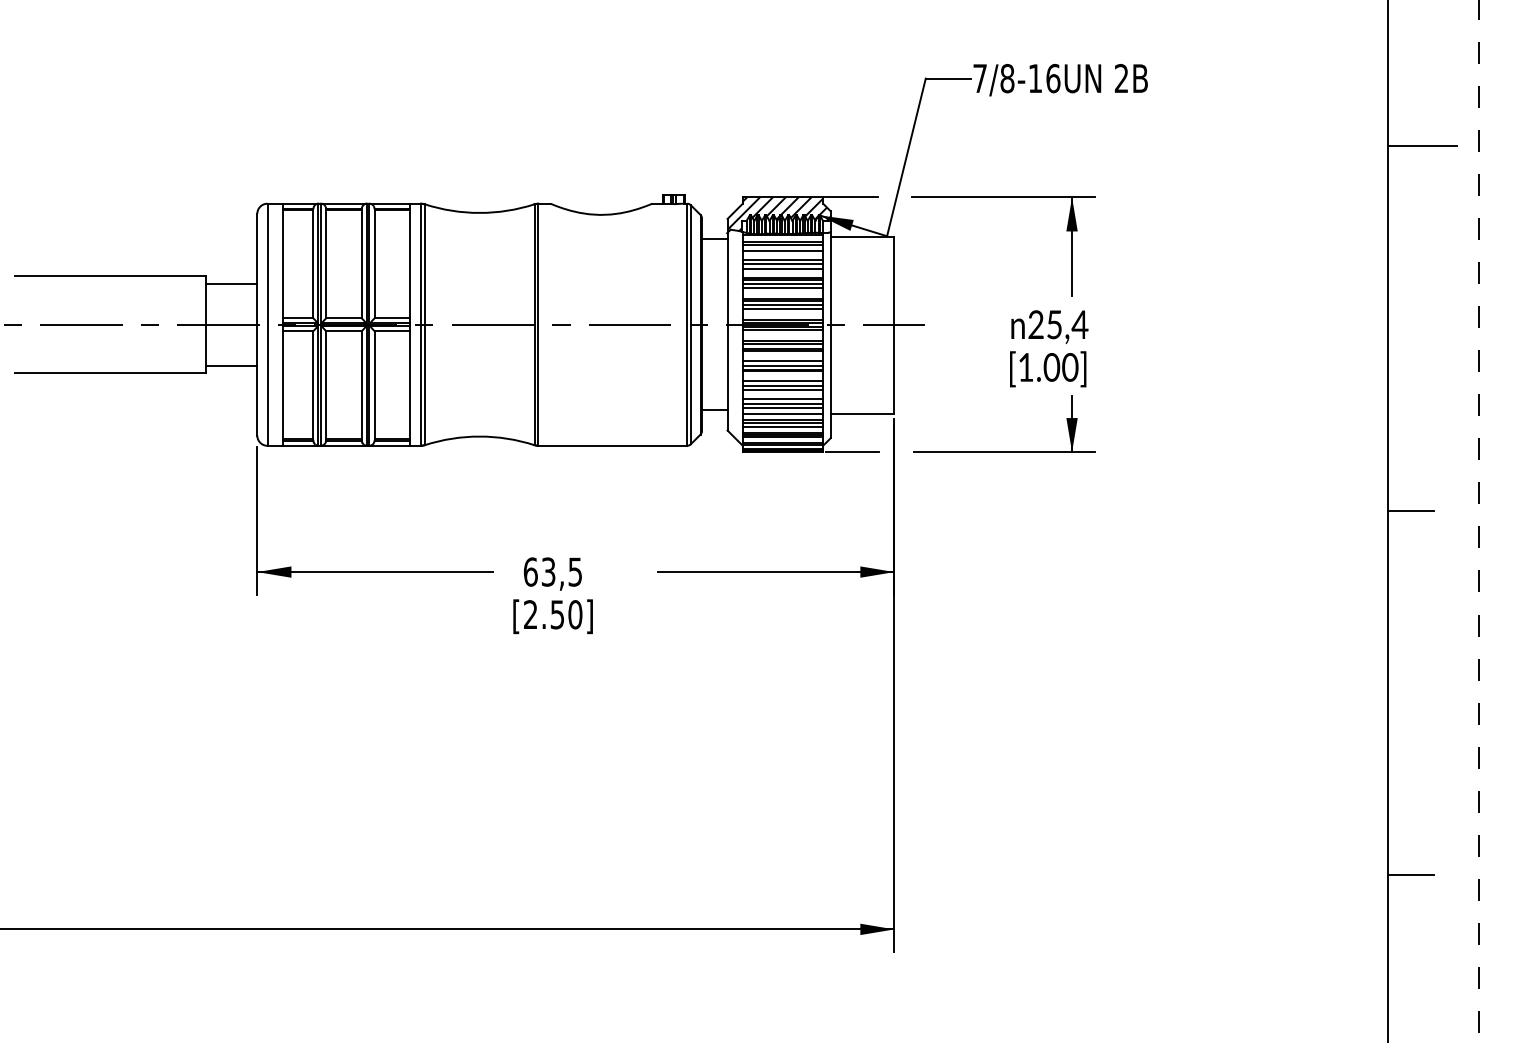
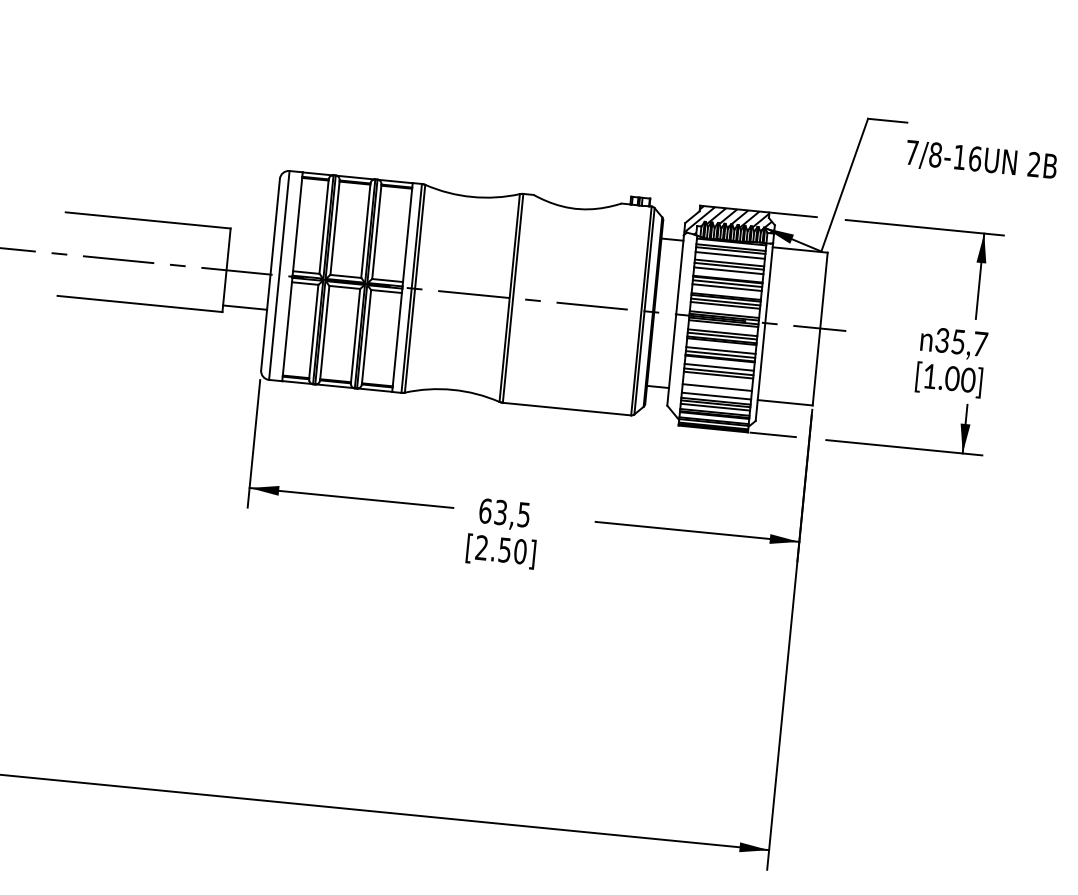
text: (1060, 80) -> (981, 161), moved
line: (231, 283) -> (251, 236), removed
text: (1058, 324) -> (961, 342), 25,4 -> 35,7
line: (782, 398) -> (717, 382), removed
line: (782, 407) -> (716, 390), removed

